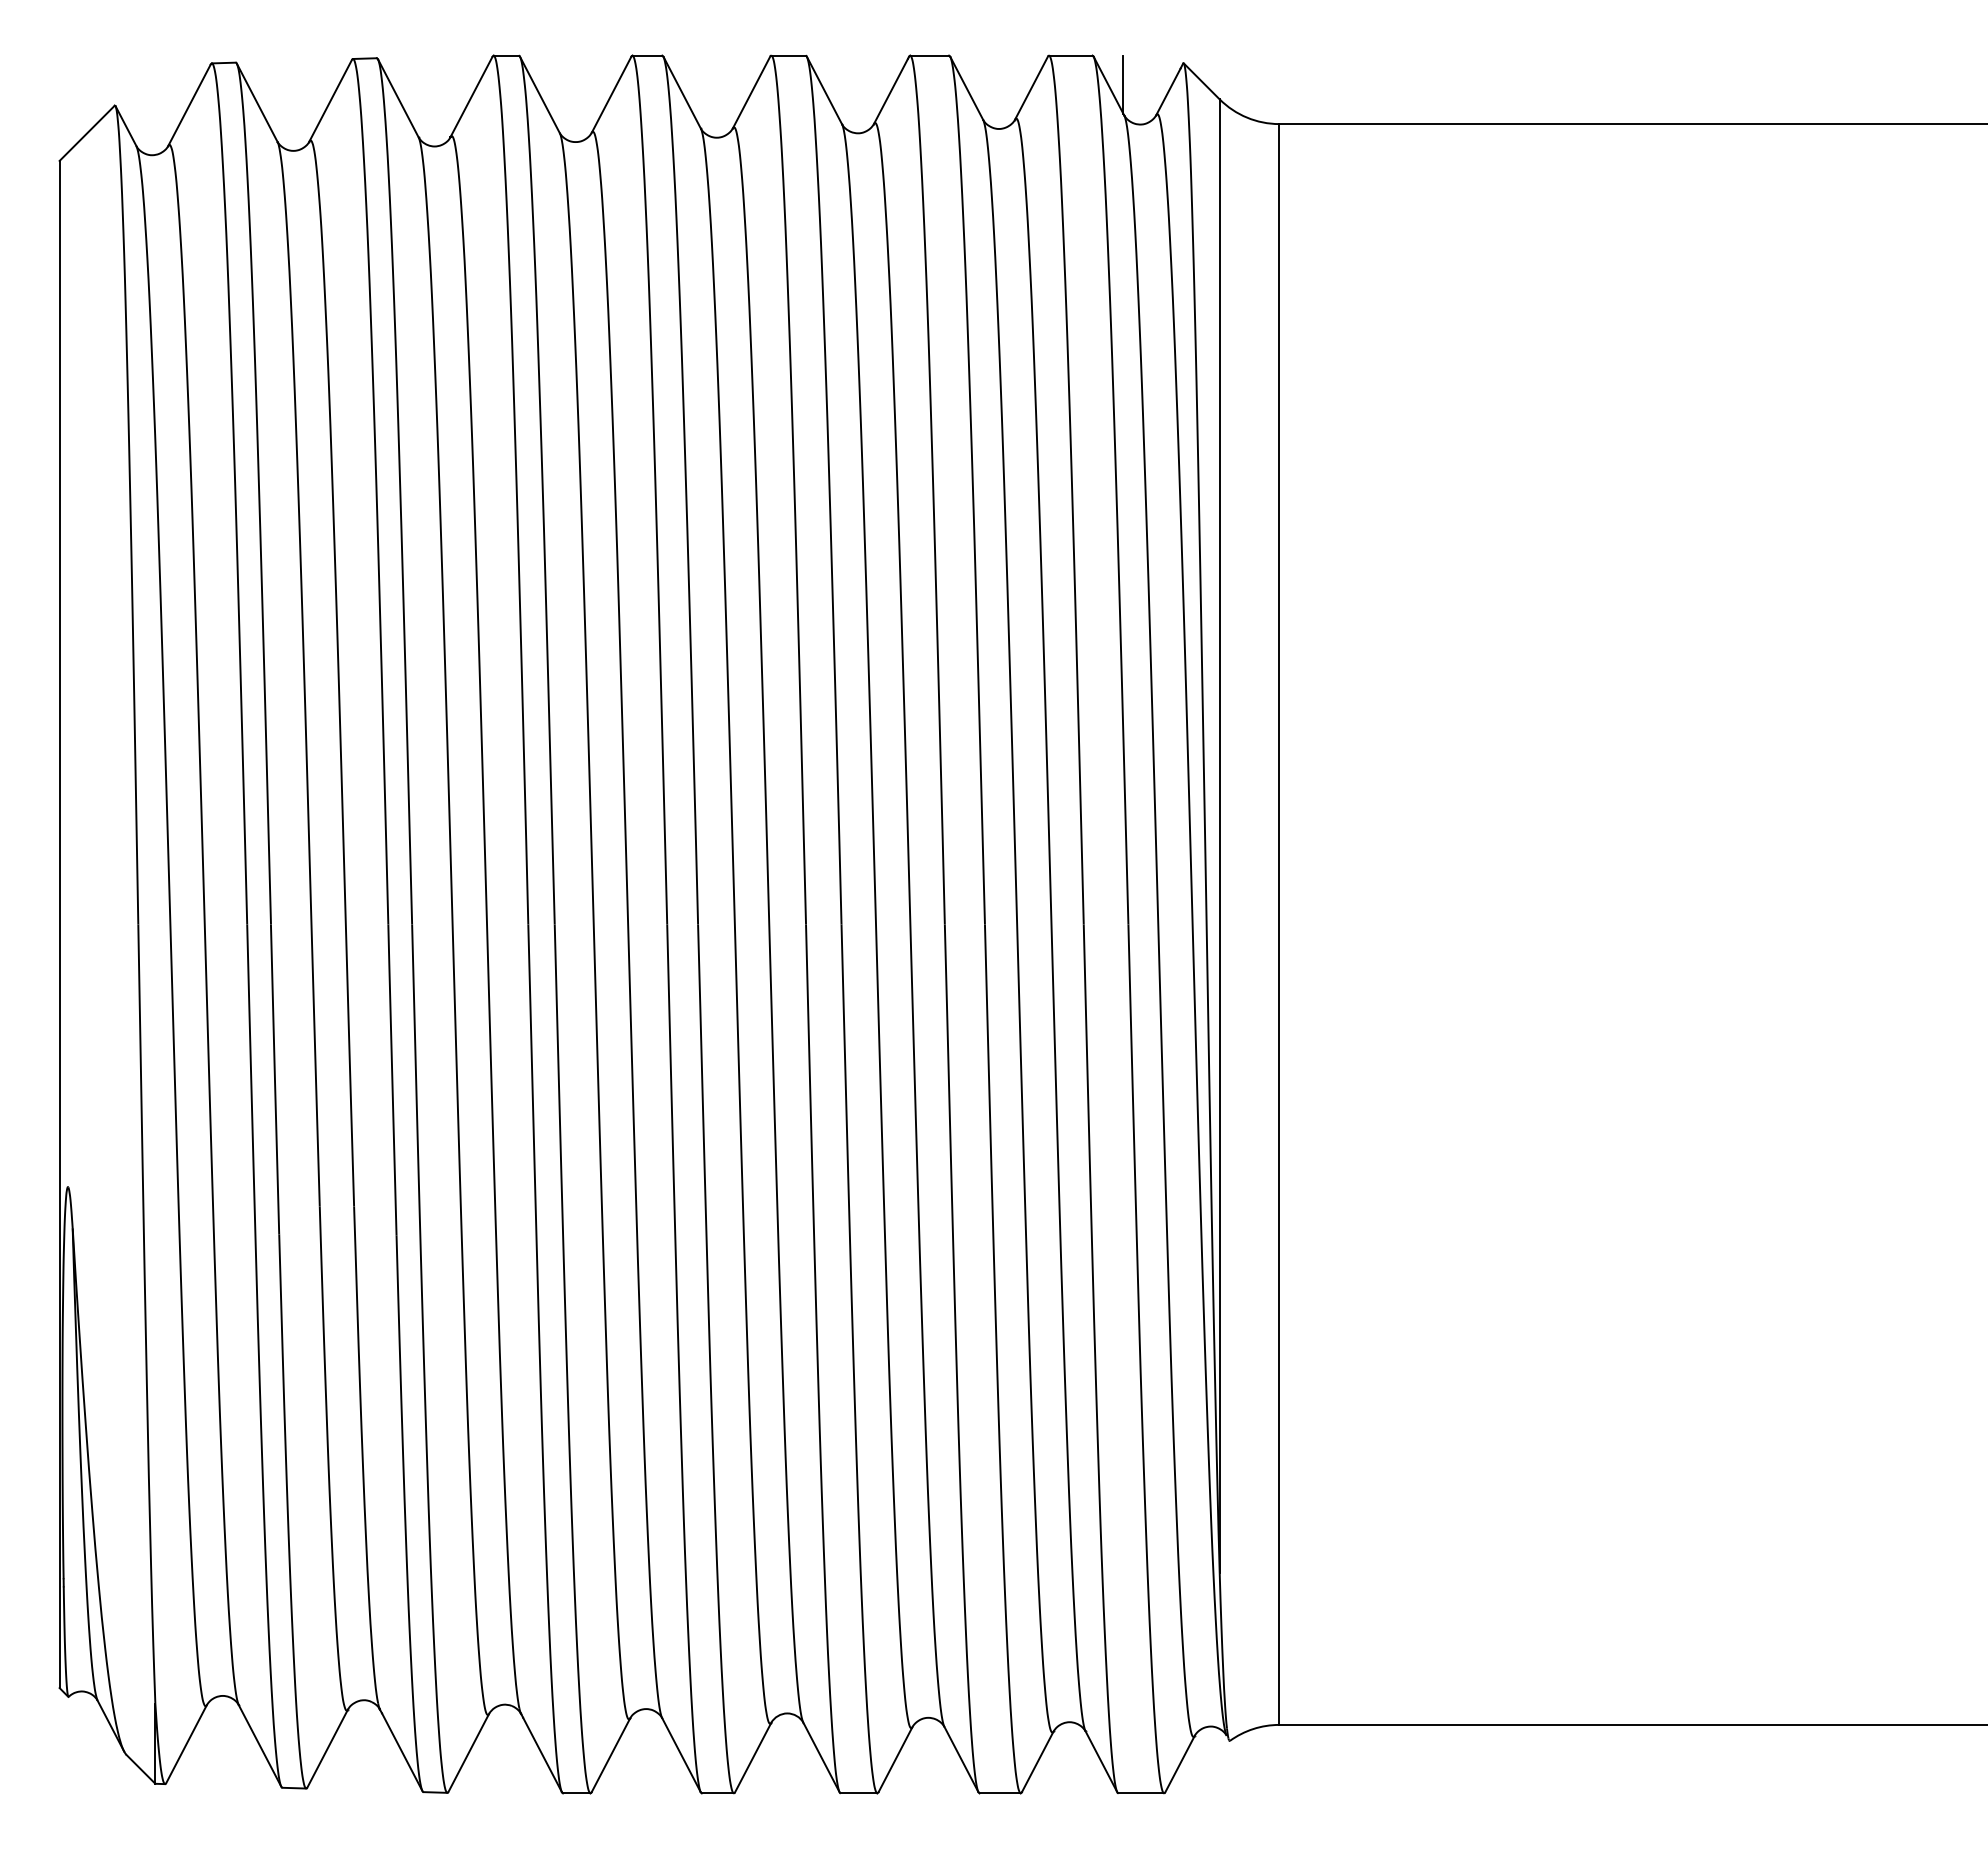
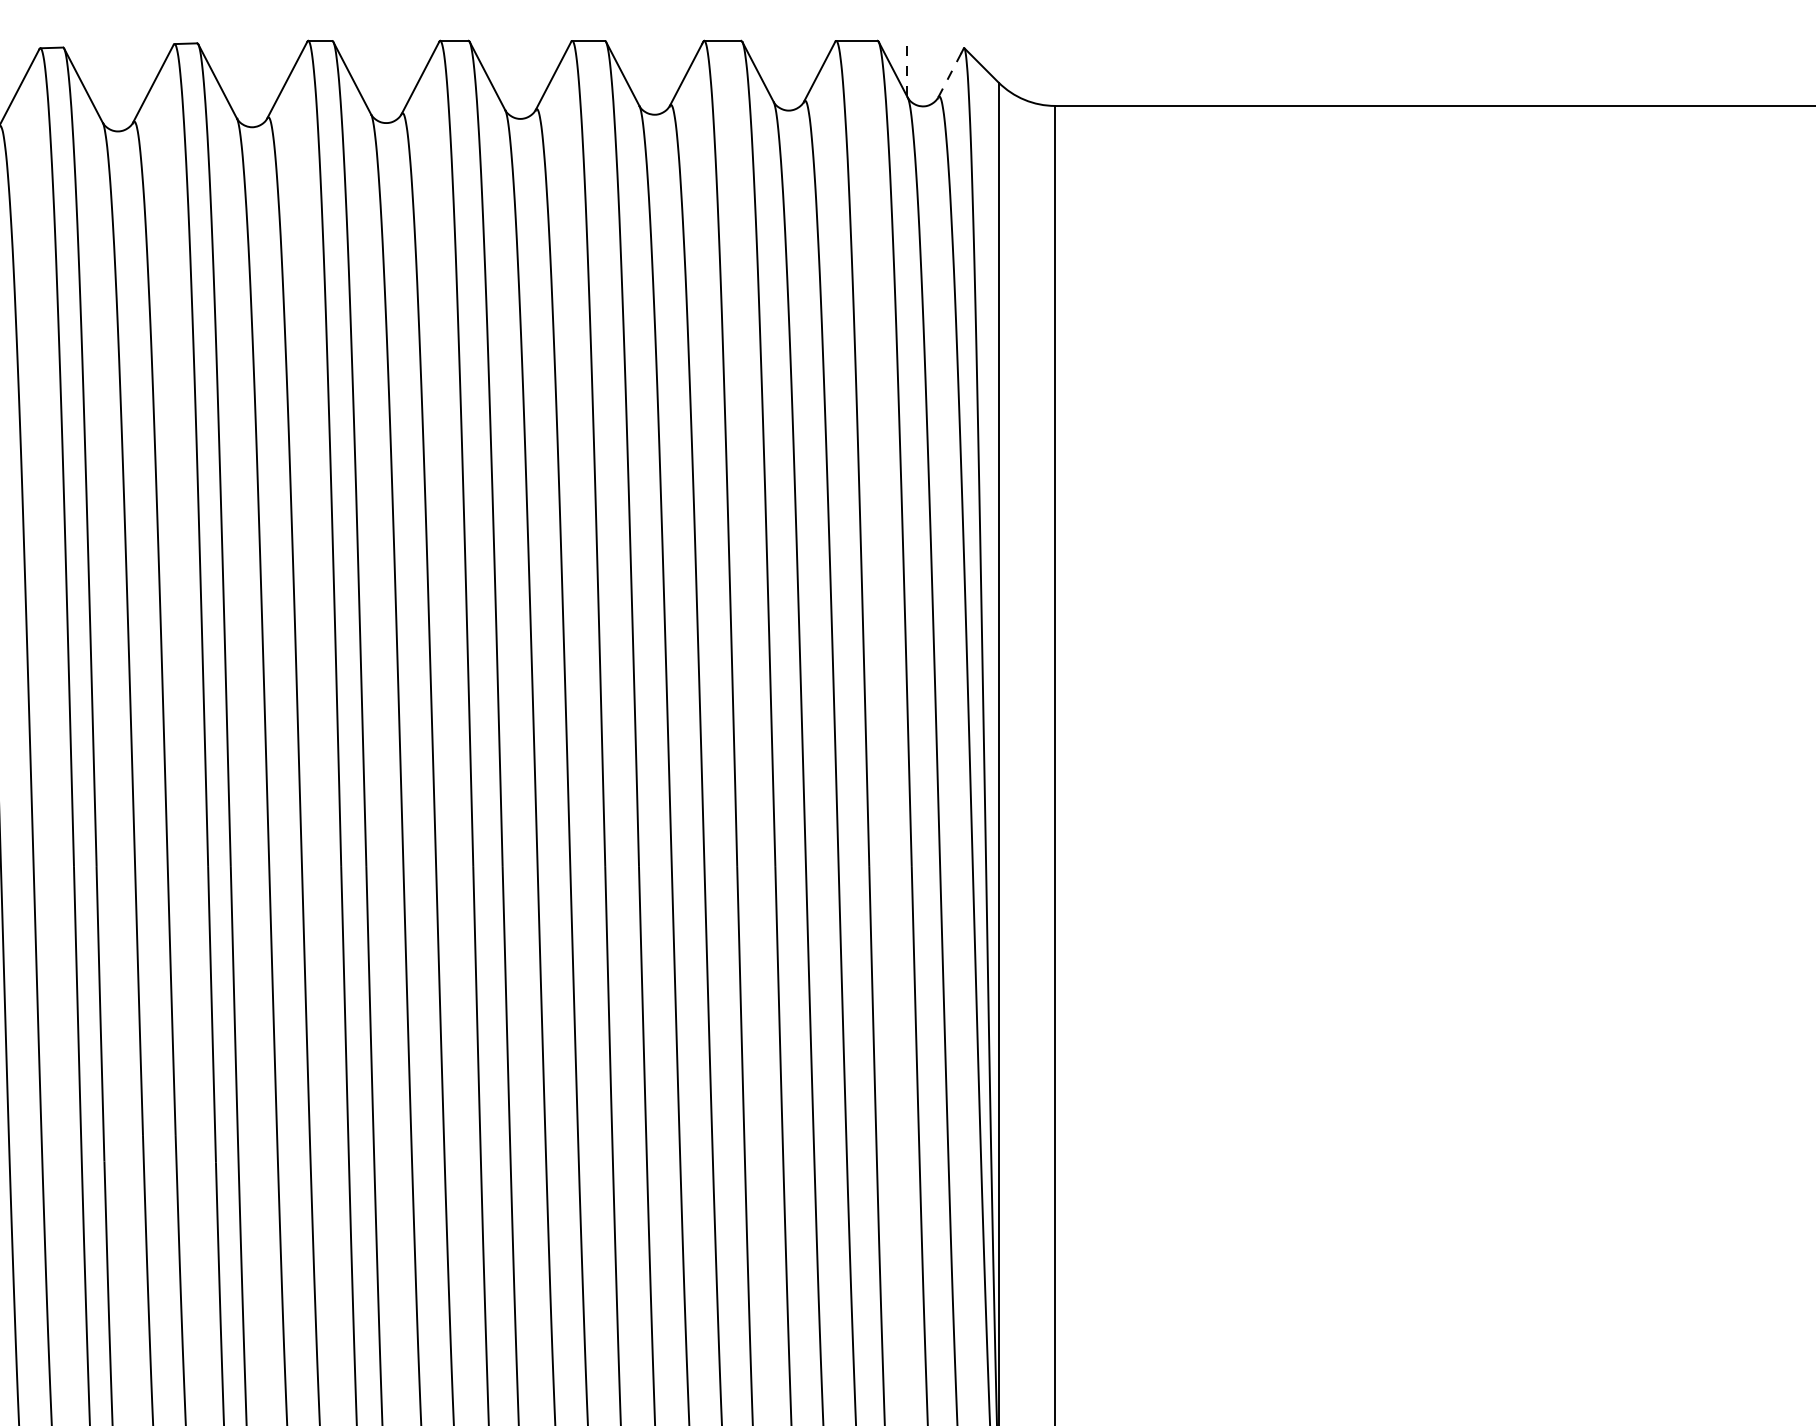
line: (1123, 84) -> (907, 68), solid -> dashed
line: (1168, 92) -> (949, 75), solid -> dashed

